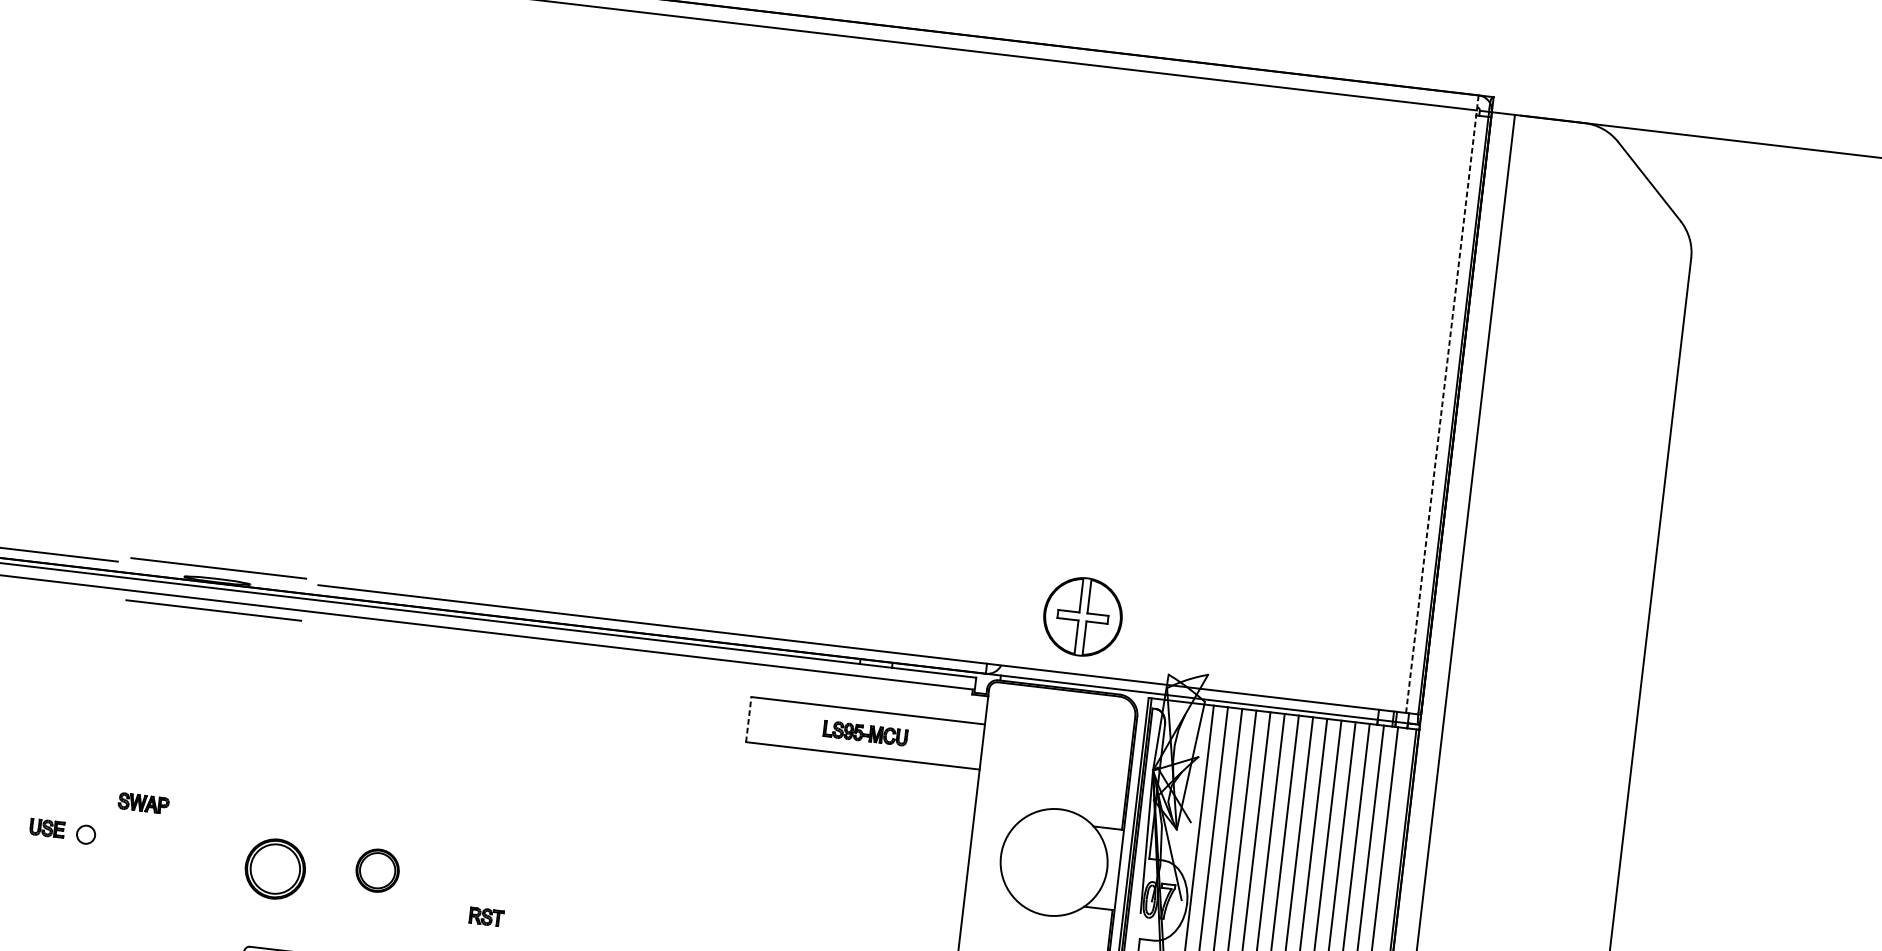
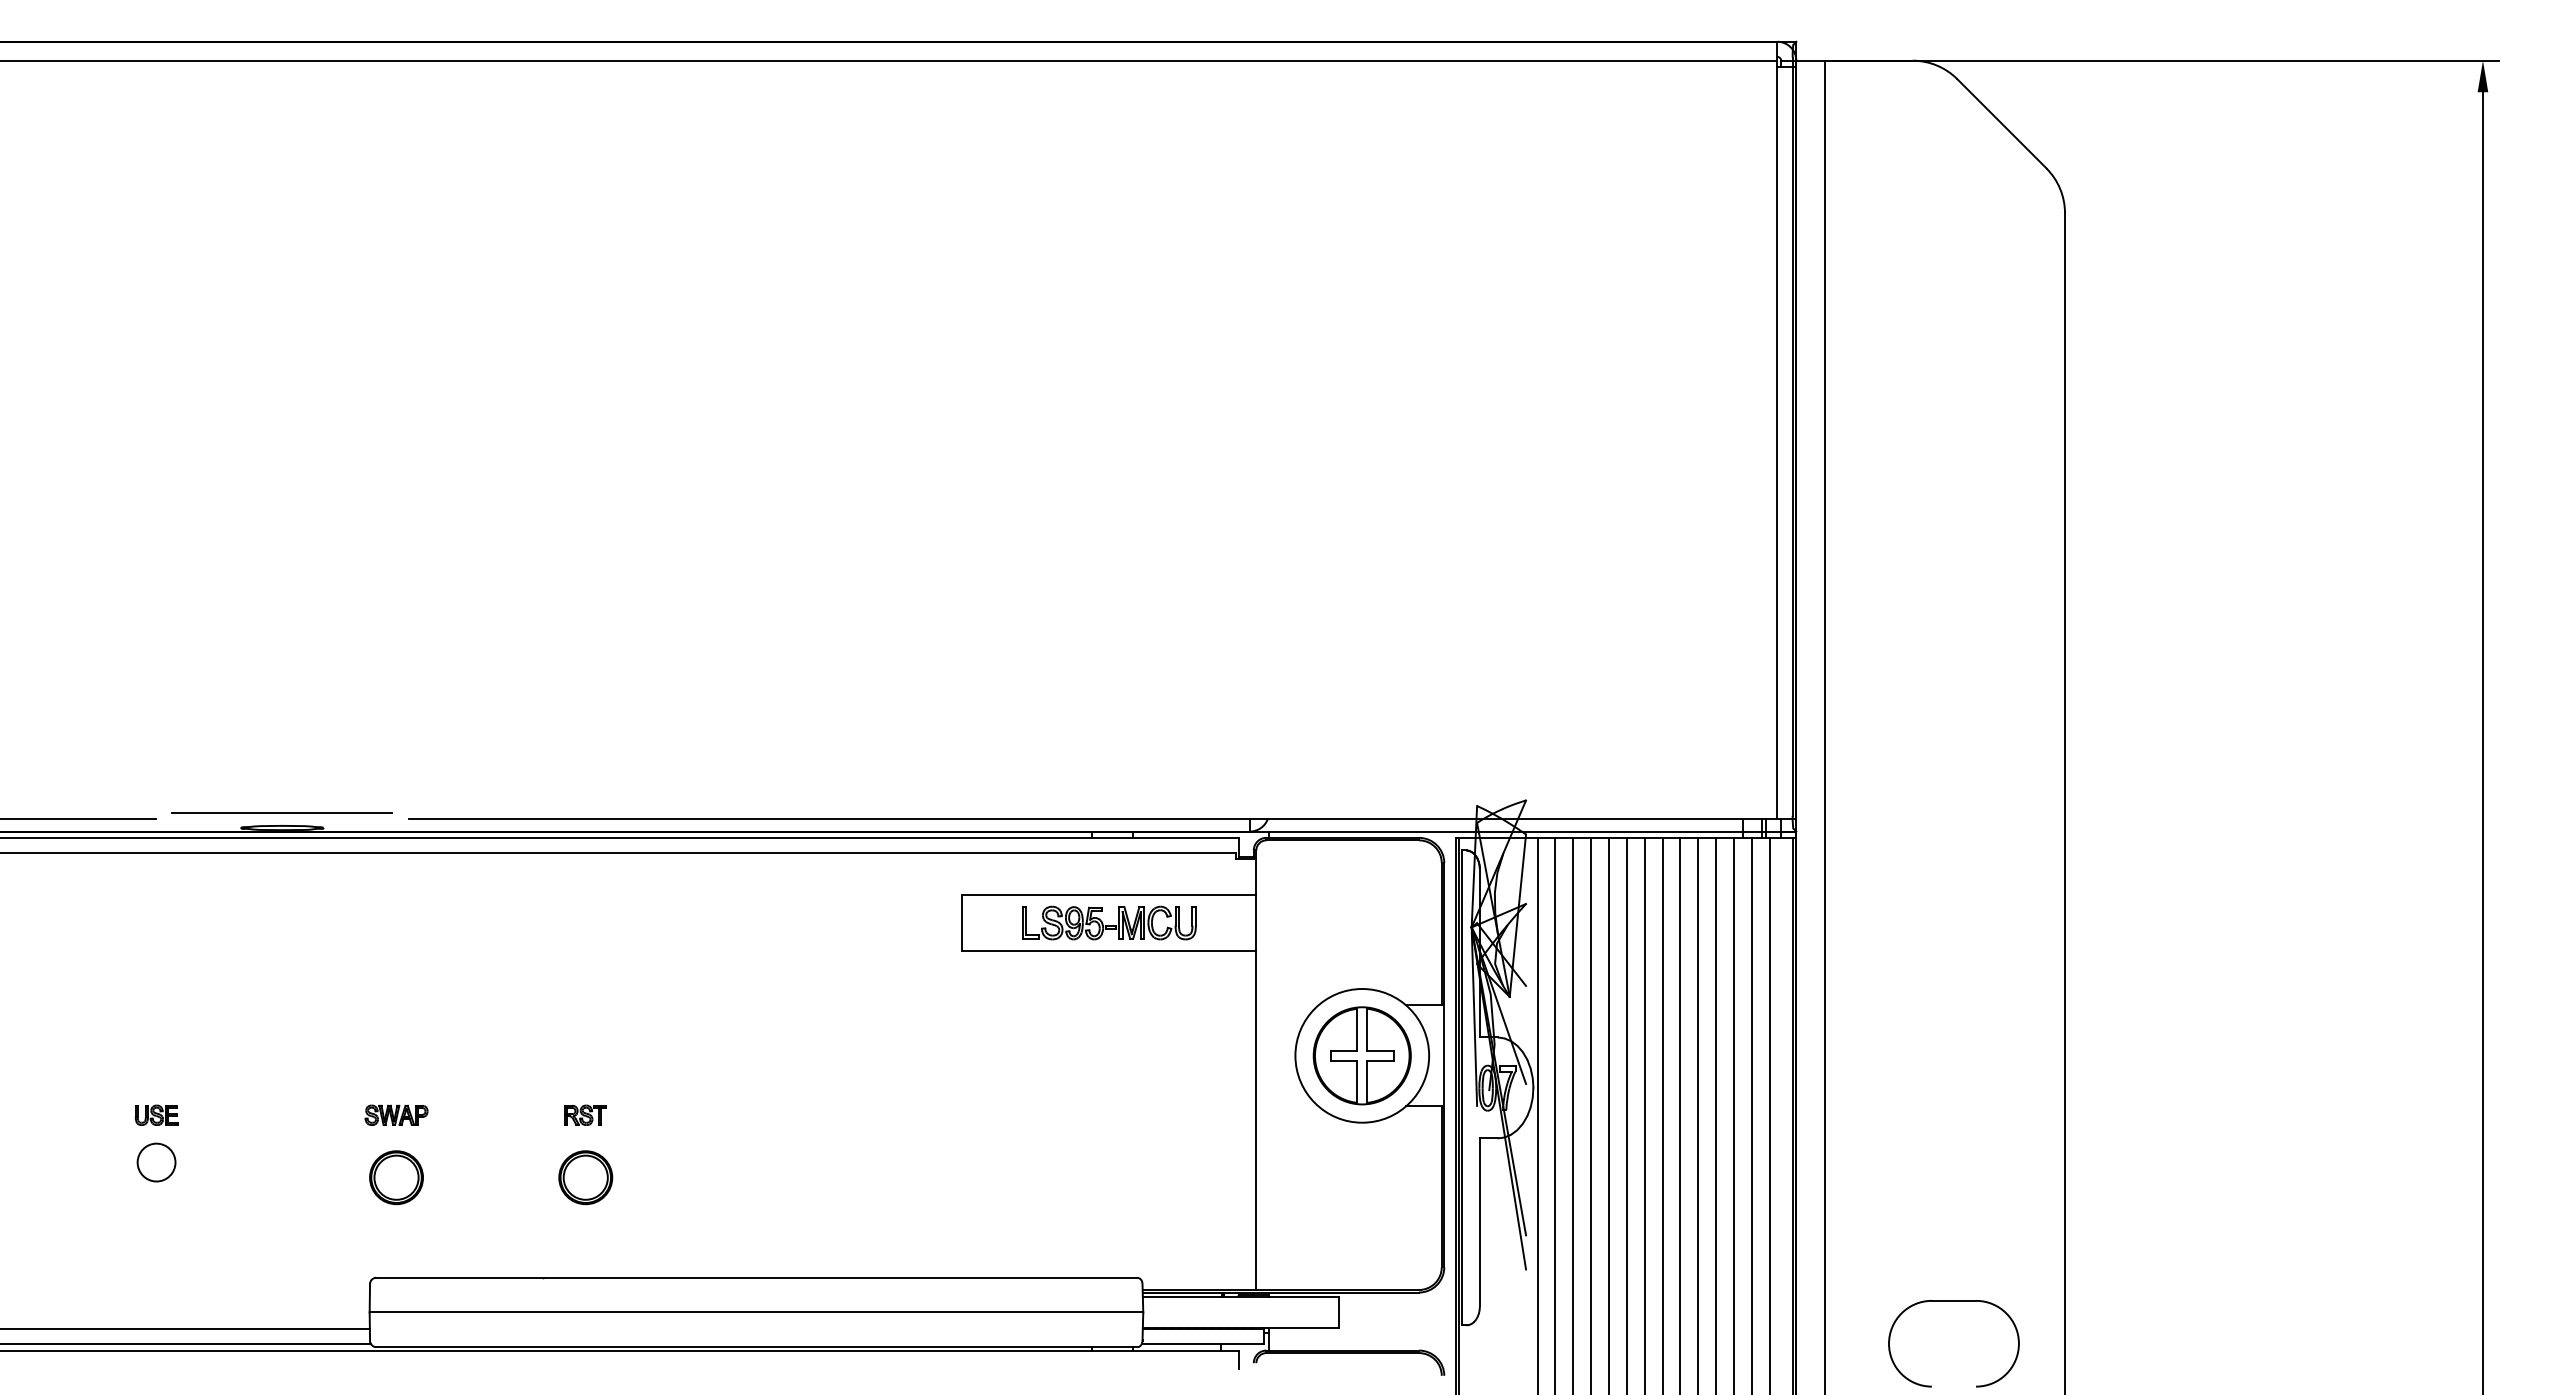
line: (1442, 404) -> (1777, 430), dashed -> solid
line: (213, 610) -> (281, 865), removed
part: (1082, 616) -> (1361, 1055), moved
line: (748, 719) -> (962, 922), dashed -> solid
part: (865, 732) -> (1109, 922), size x1.67
part: (143, 802) -> (396, 1114), moved
part: (47, 827) -> (156, 1114), moved
circle: (86, 834) -> (156, 1162), size x1.67
part: (275, 868) -> (396, 1177), size x0.71
part: (377, 870) -> (585, 1177), moved
part: (486, 916) -> (585, 1114), moved

